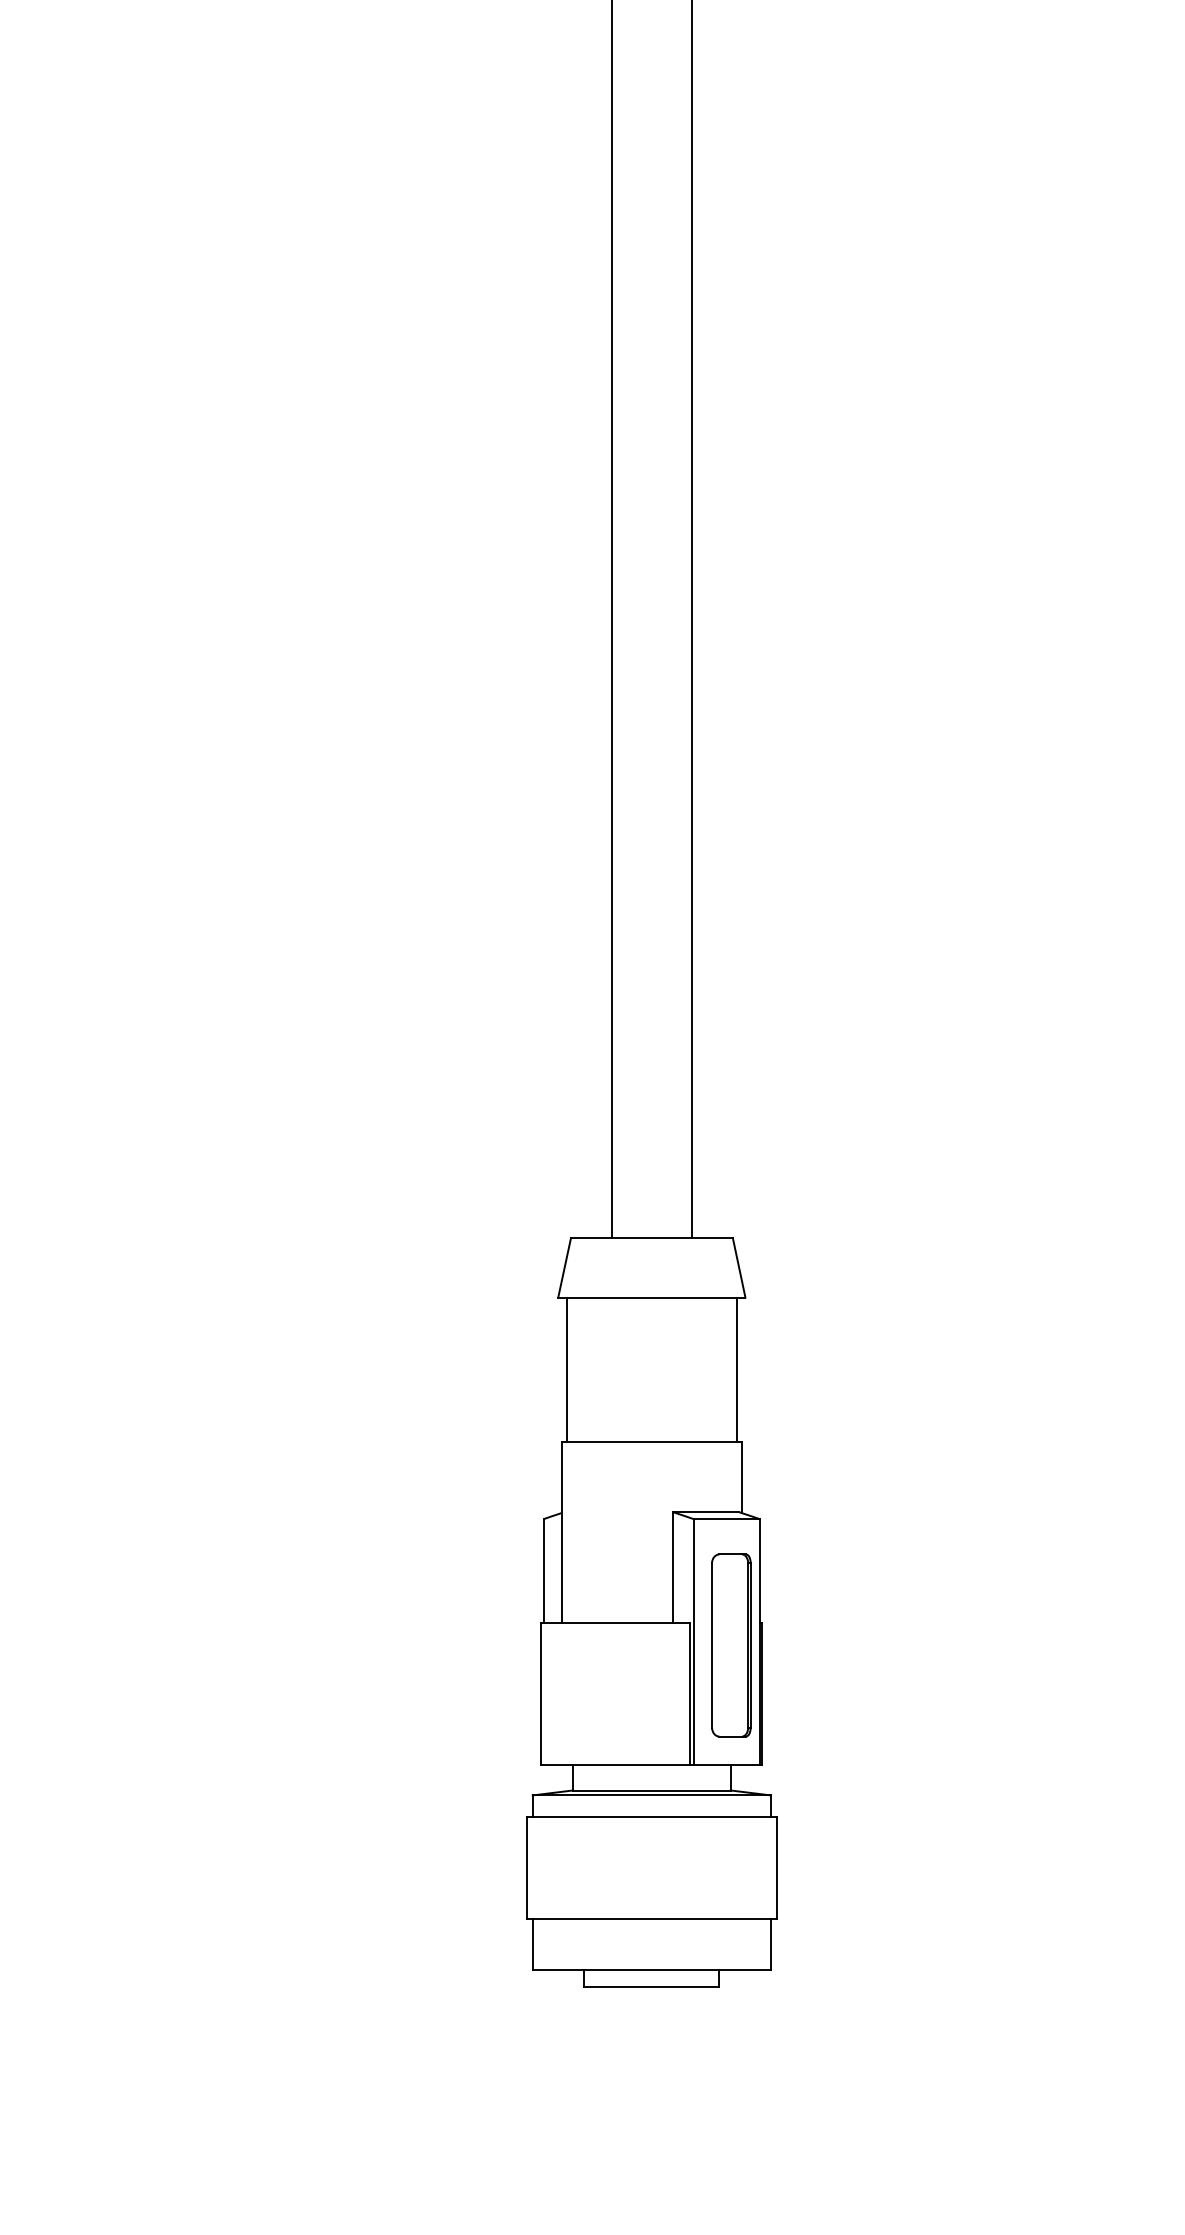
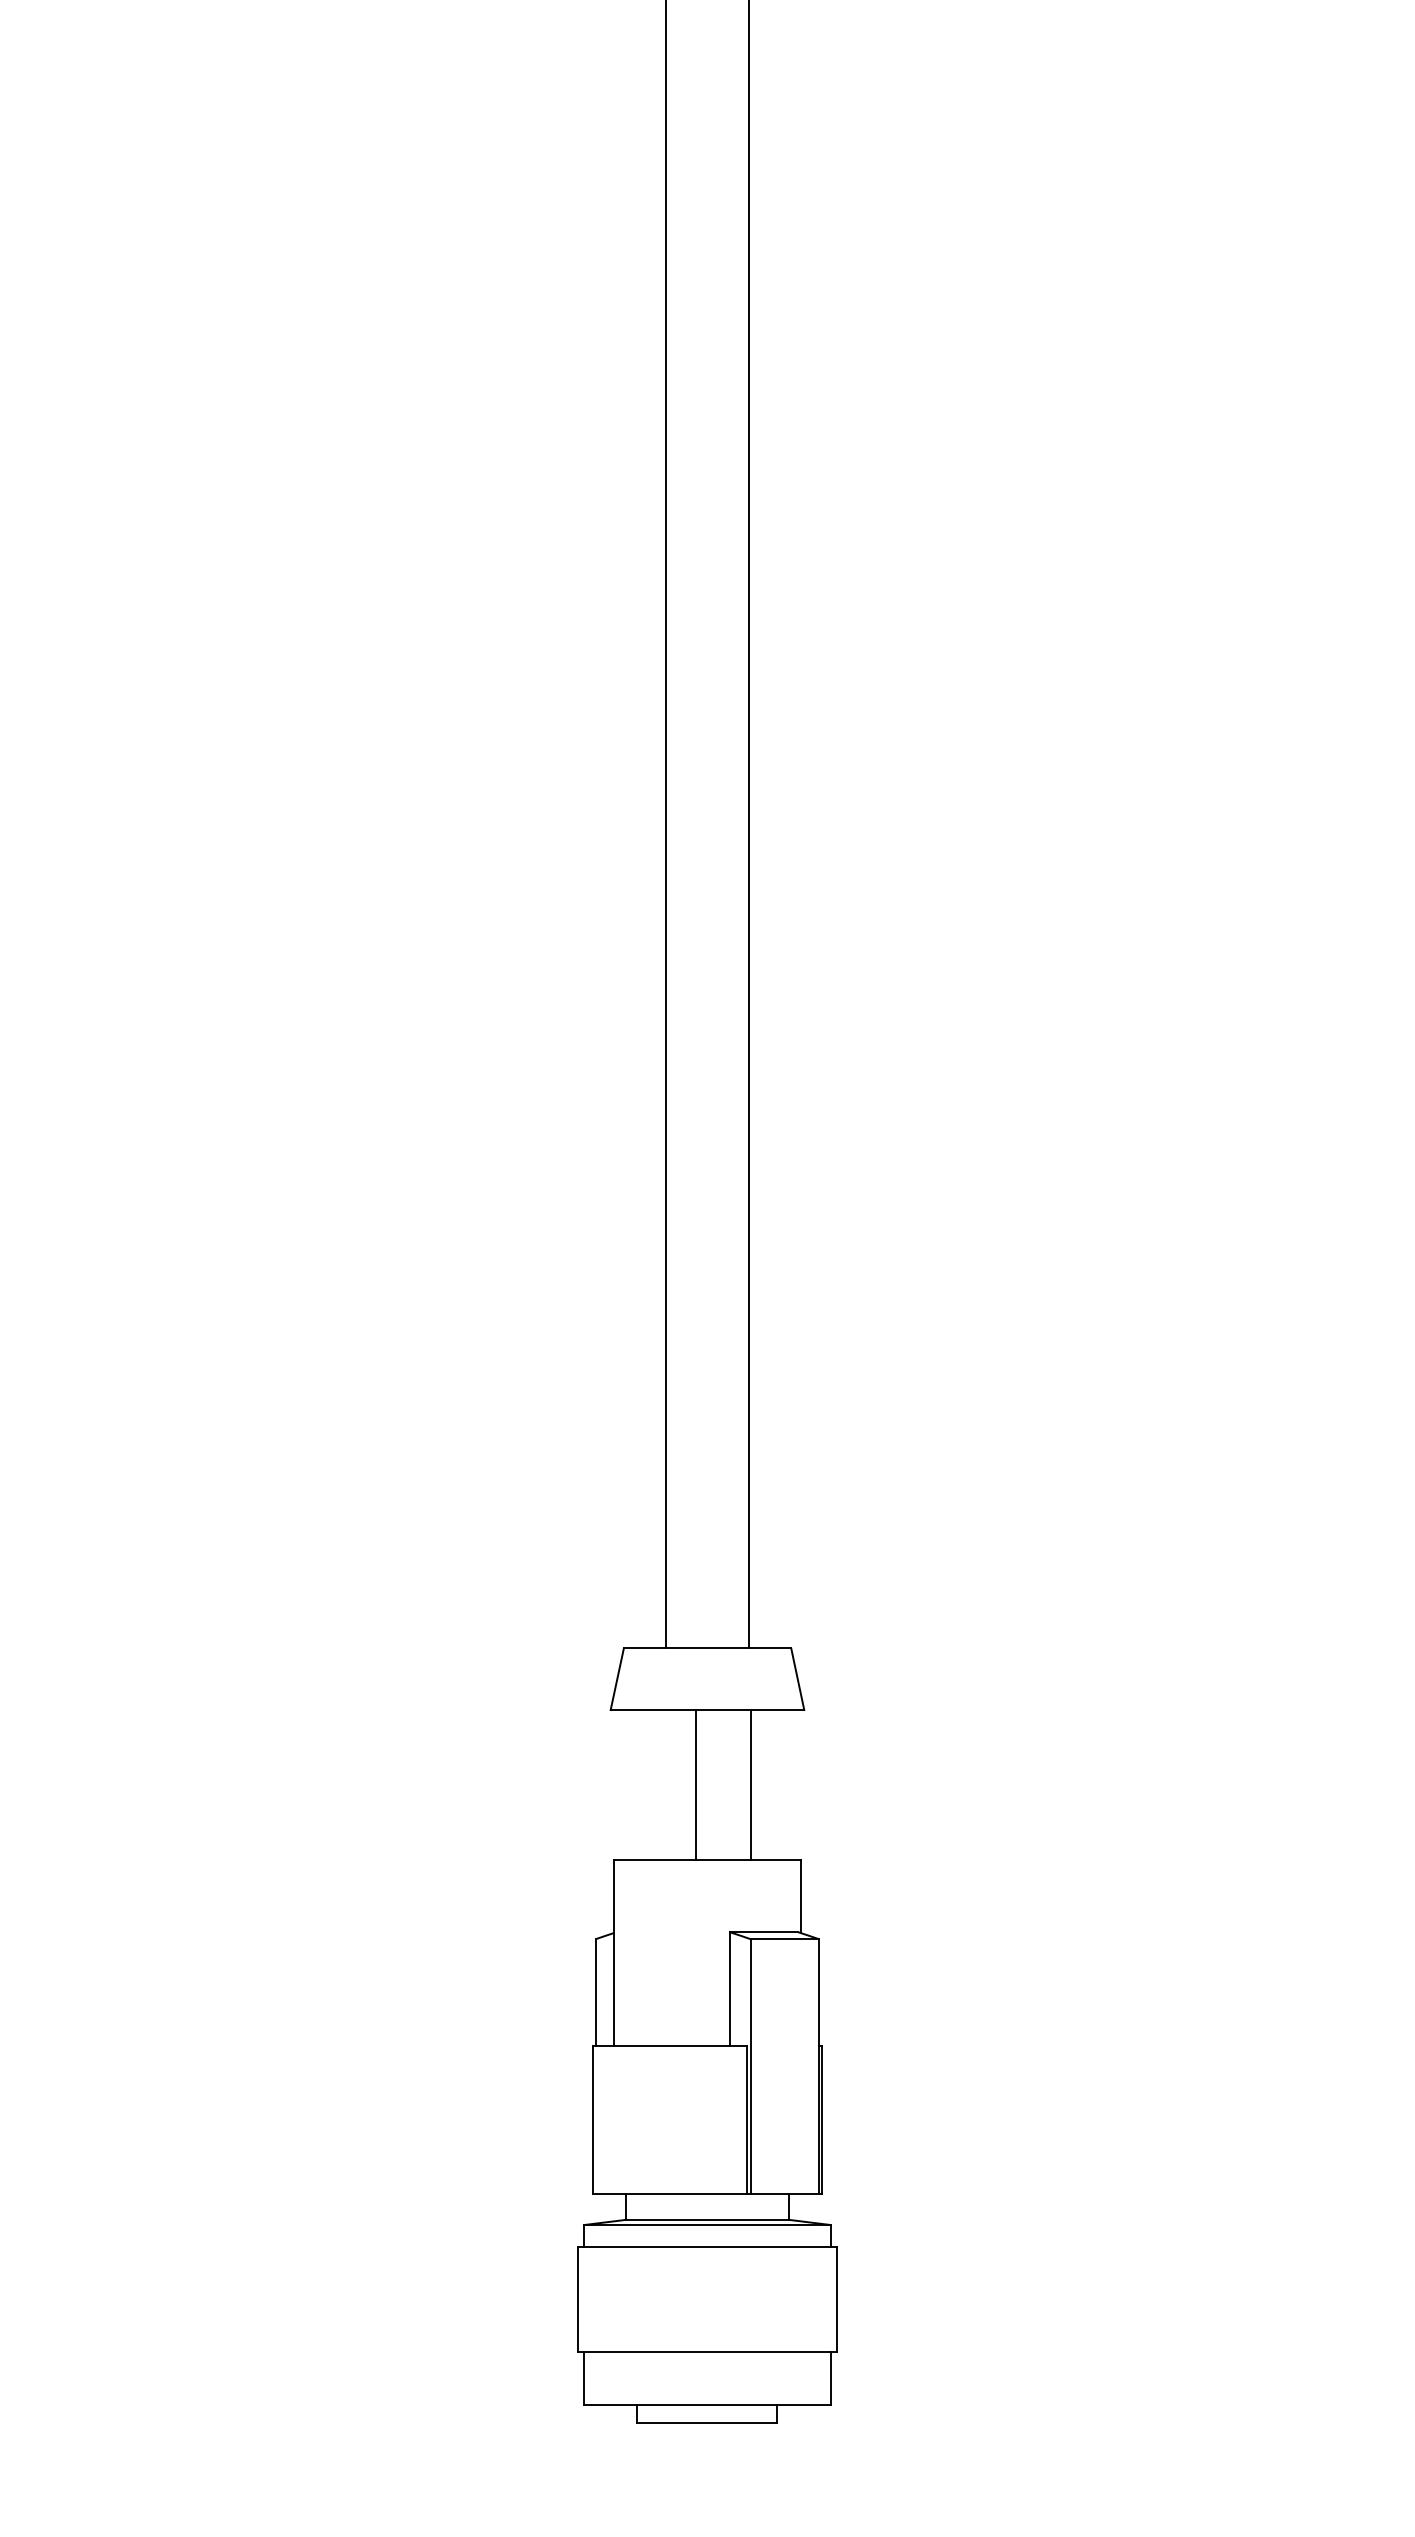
line: (566, 1369) -> (696, 1784), moved
line: (736, 1369) -> (751, 1784), moved
part: (731, 1645) -> (789, 2069), removed

